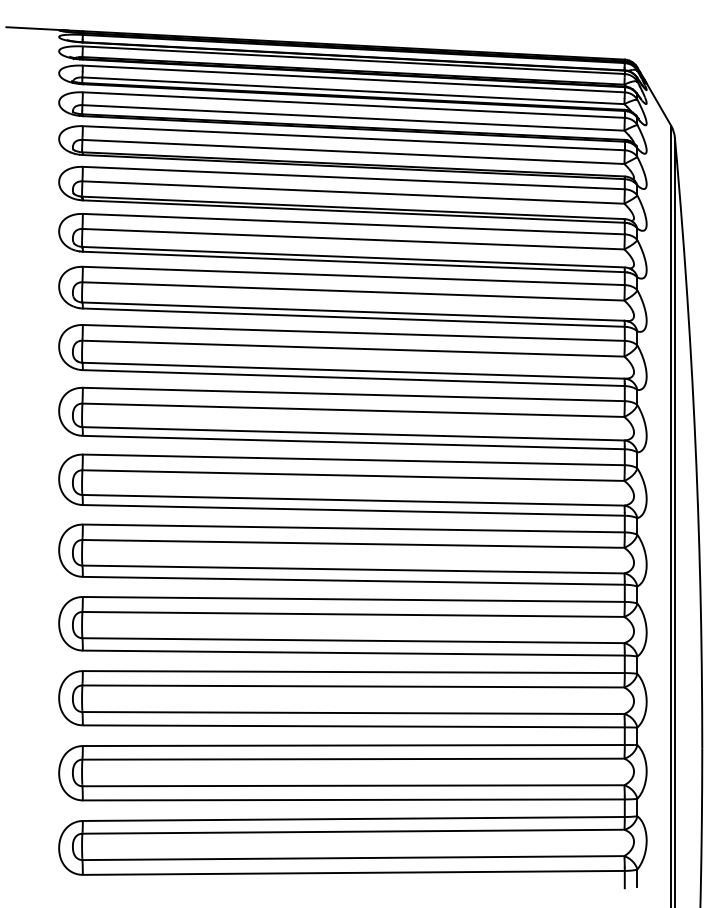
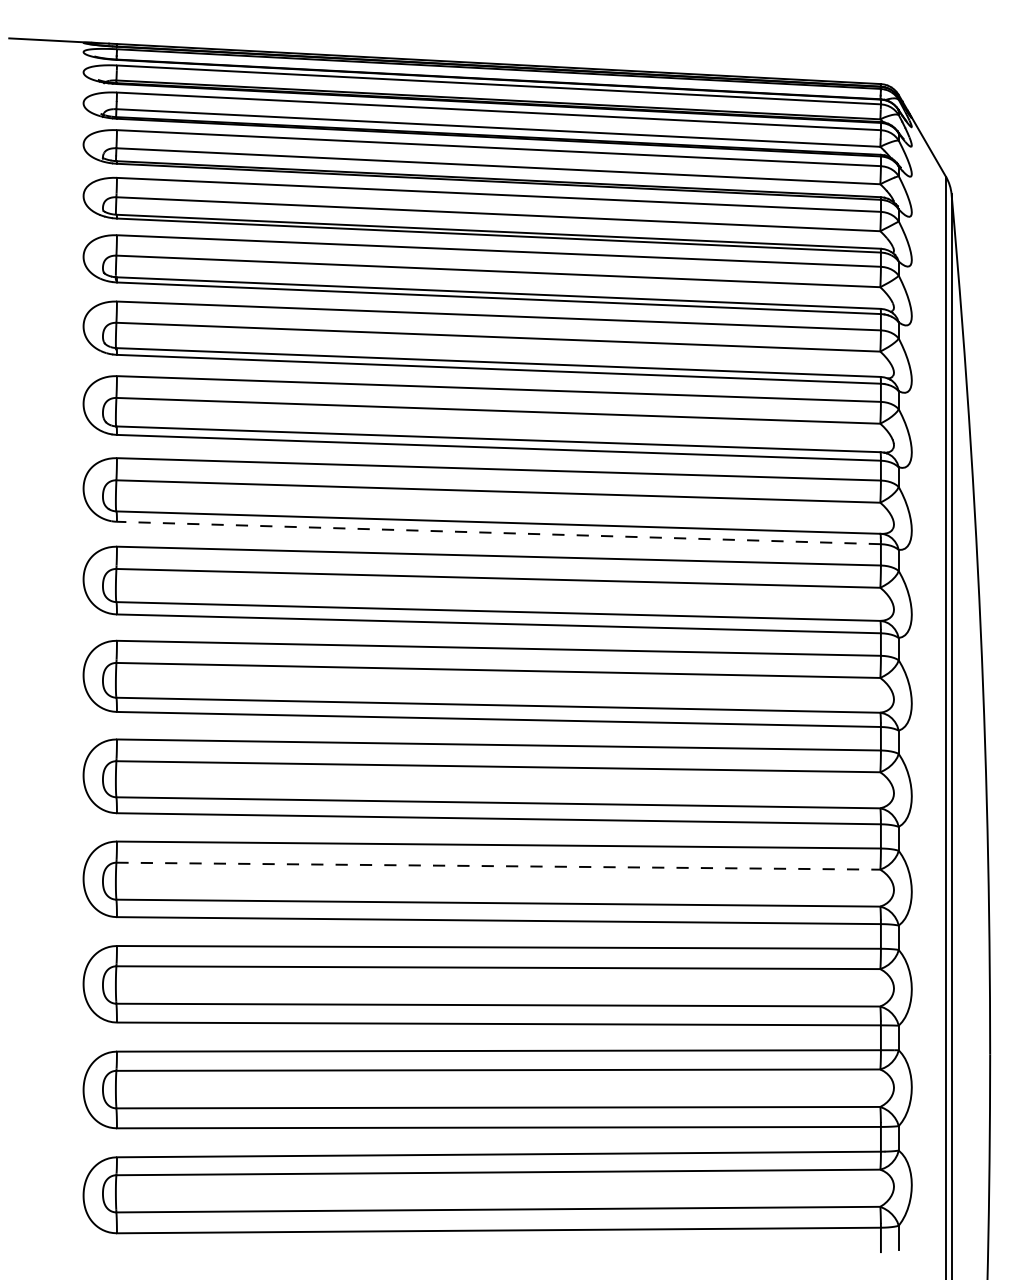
line: (353, 377) -> (498, 532), solid -> dashed
line: (353, 614) -> (498, 866), solid -> dashed

